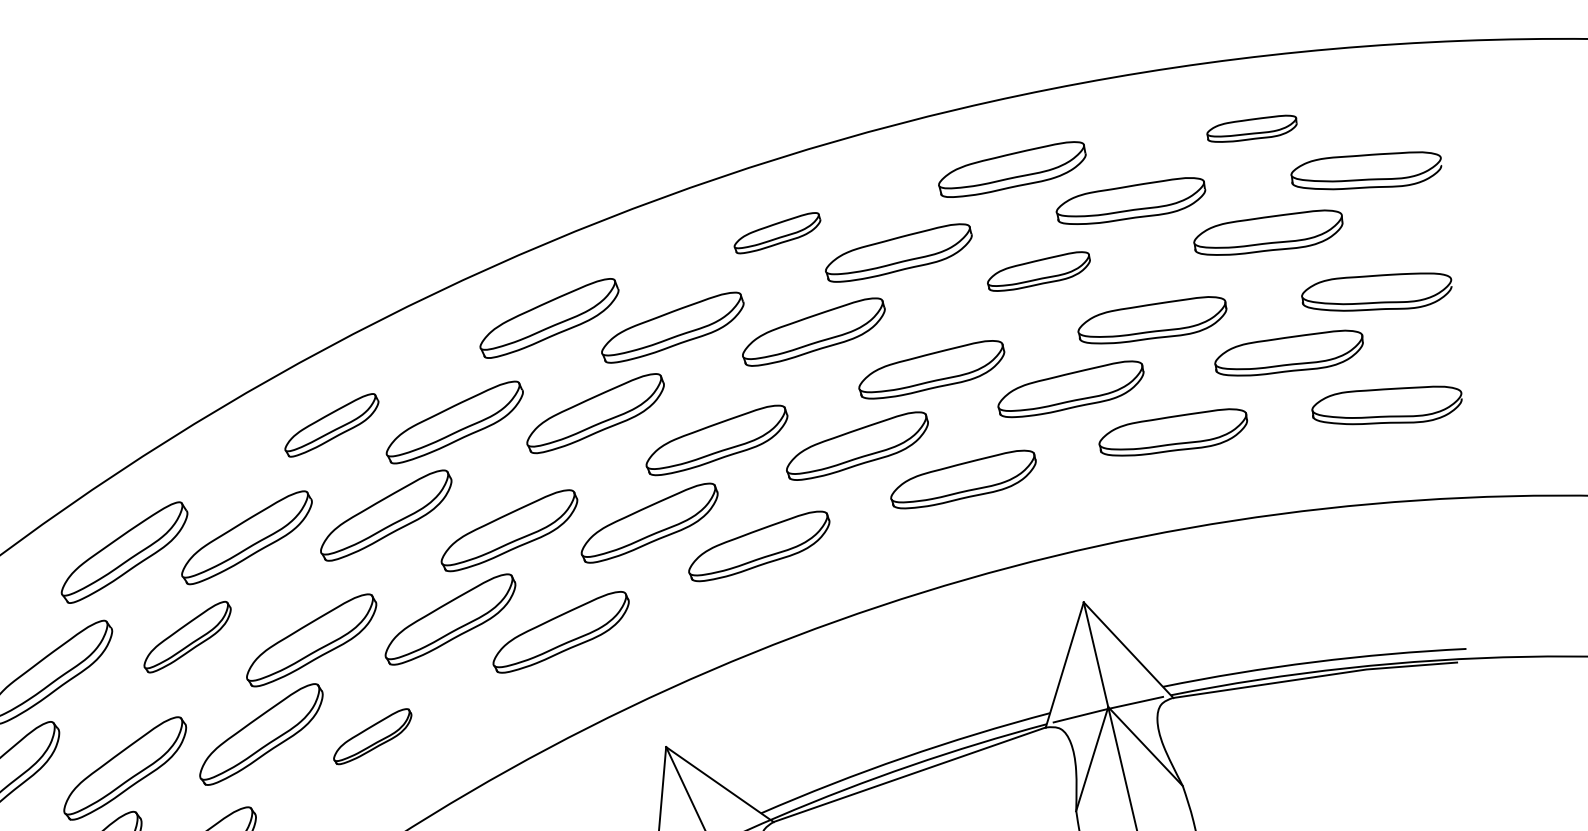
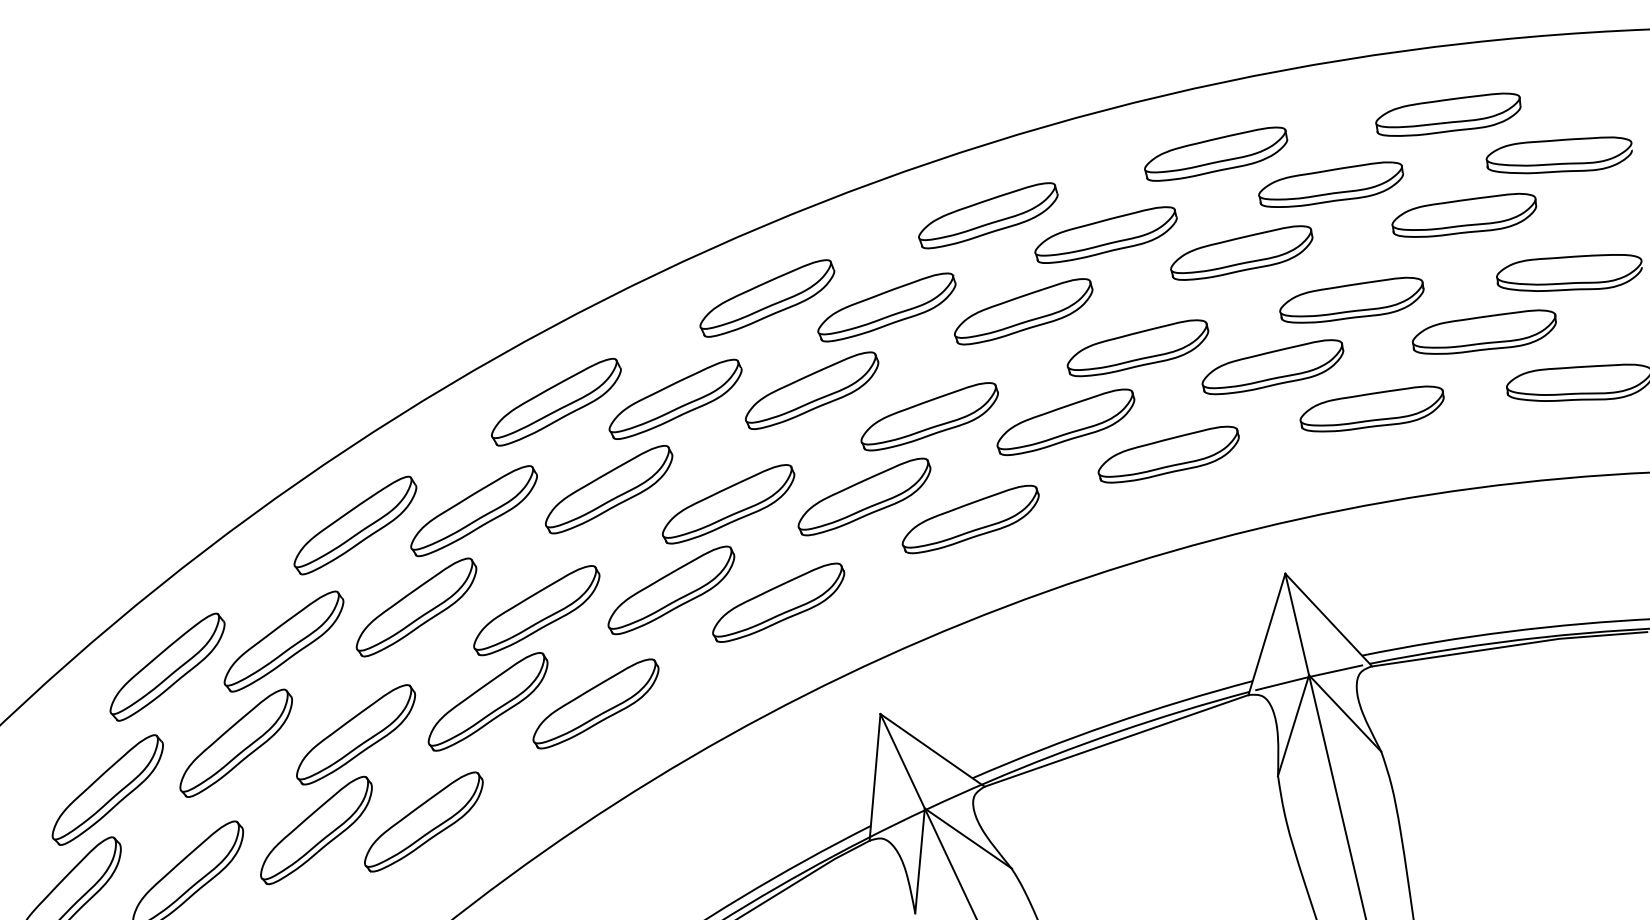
part: (1252, 128) -> (1448, 114), size x1.67
part: (777, 232) -> (988, 215), size x1.67
part: (1038, 270) -> (1241, 252), size x1.43
part: (331, 424) -> (556, 401), size x1.43
part: (187, 637) -> (416, 607), size x1.43
part: (372, 736) -> (595, 703), size x1.67

